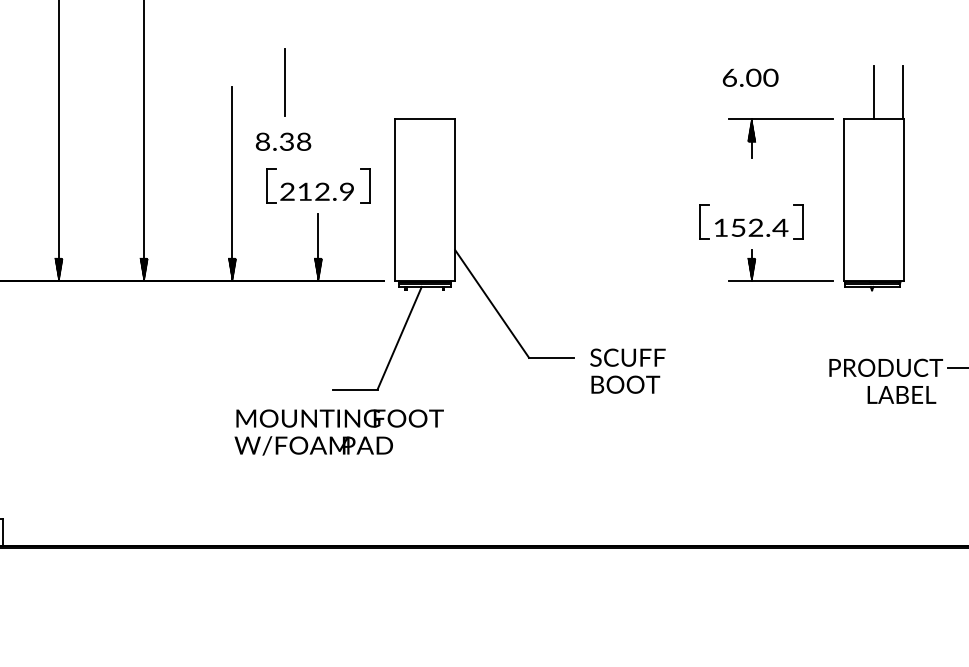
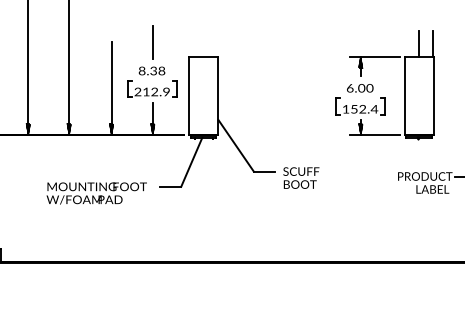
text: (751, 78) -> (360, 88), moved
part: (282, 99) -> (151, 50), moved
text: (338, 432) -> (96, 193), moved

